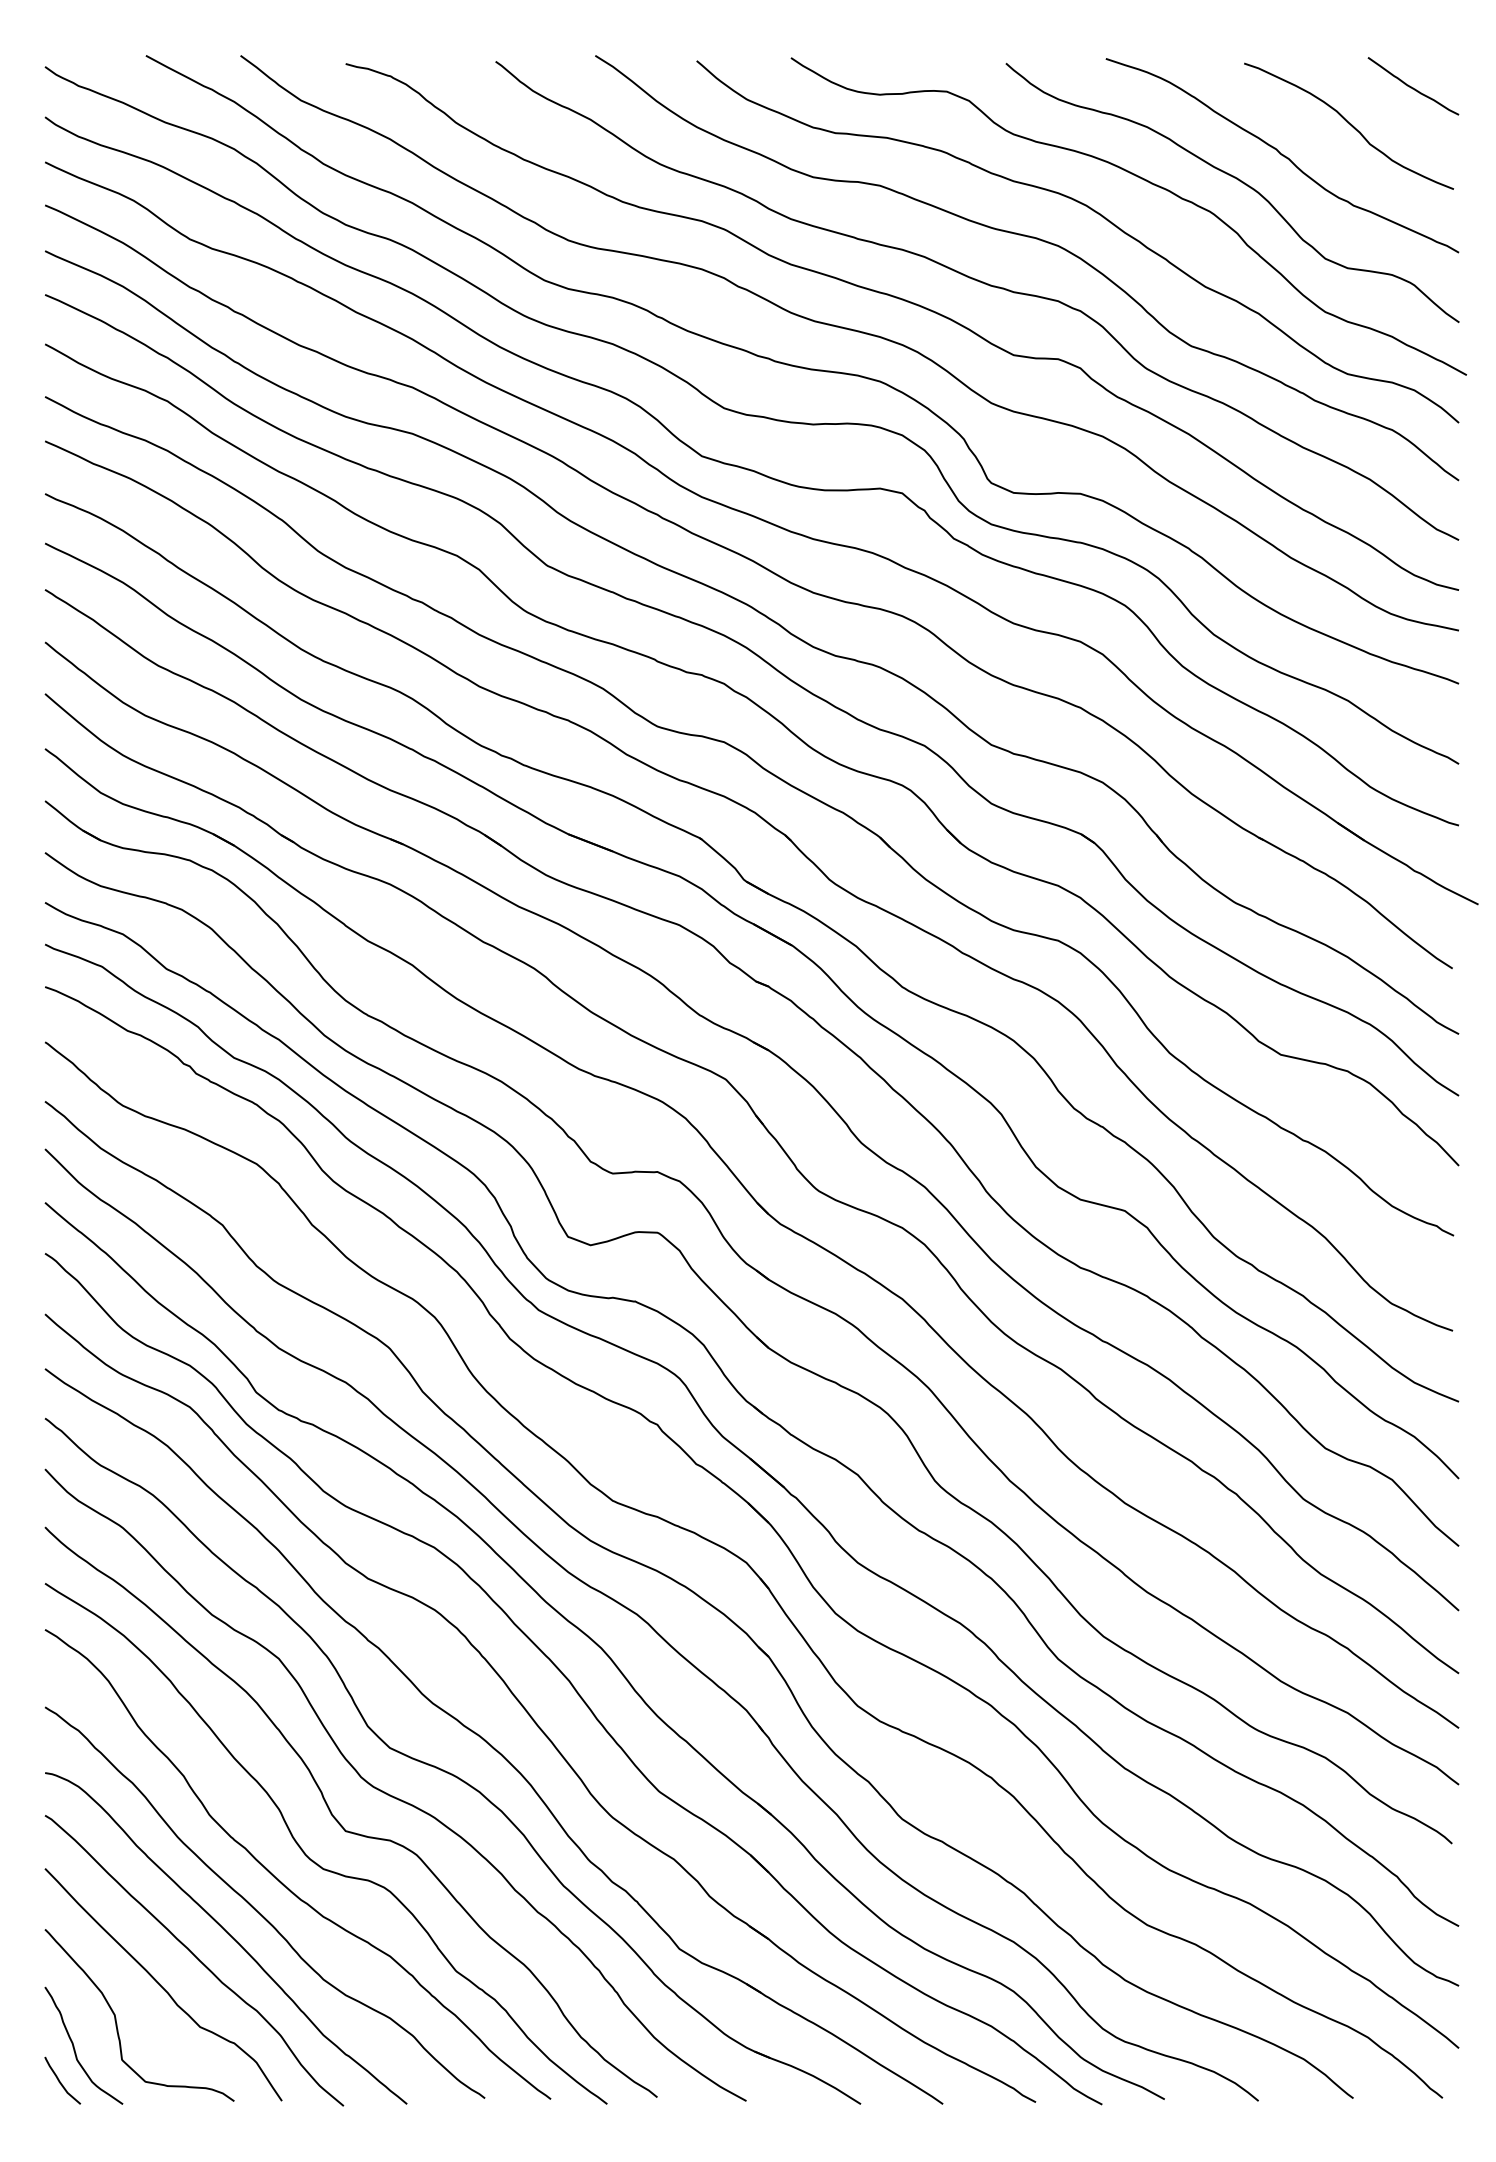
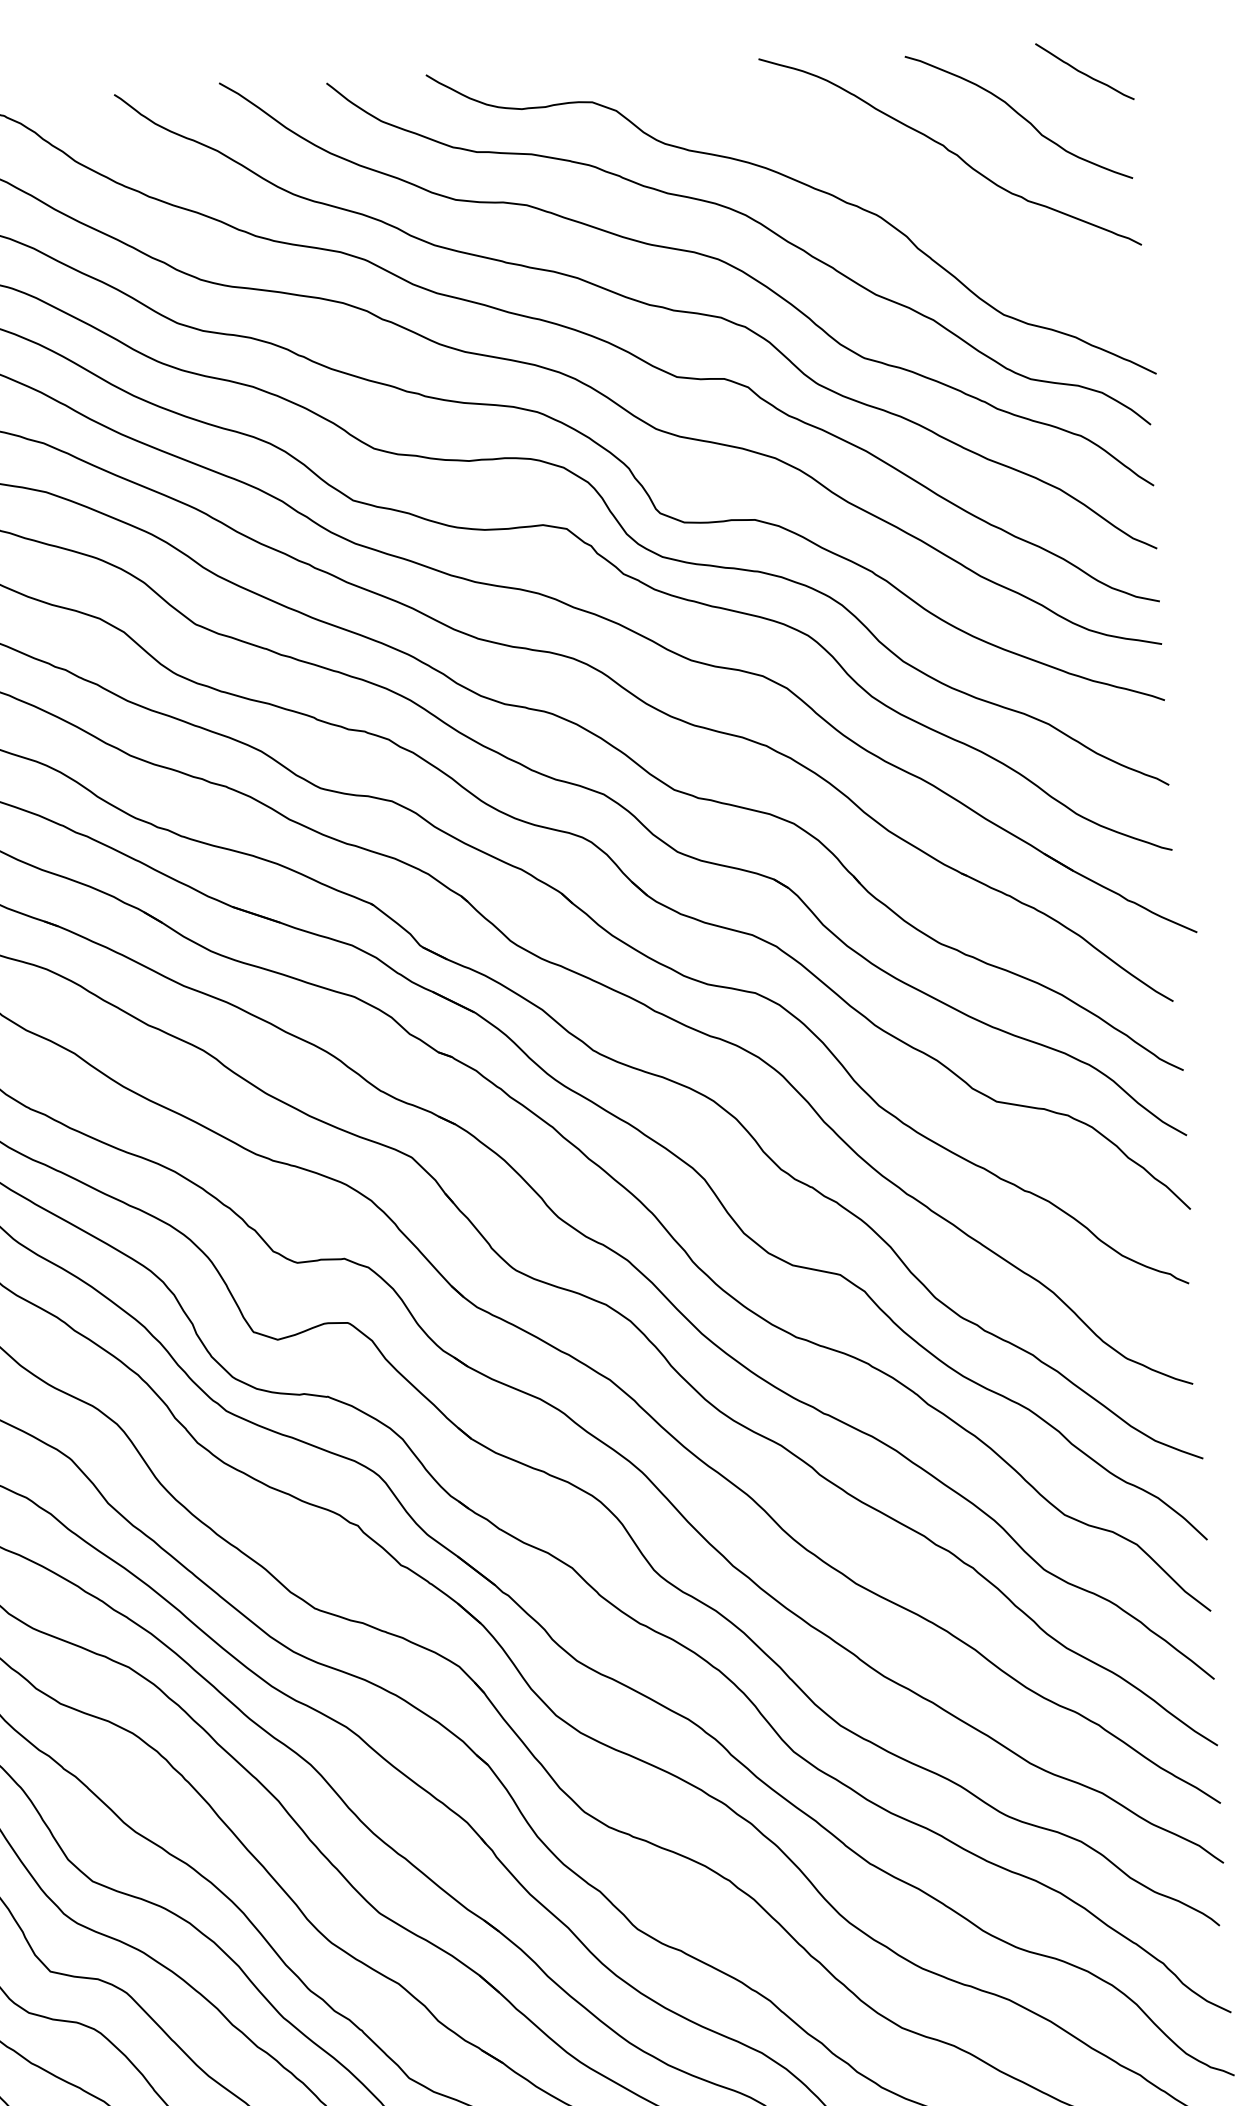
curve: (1239, 181) -> (906, 181), removed

